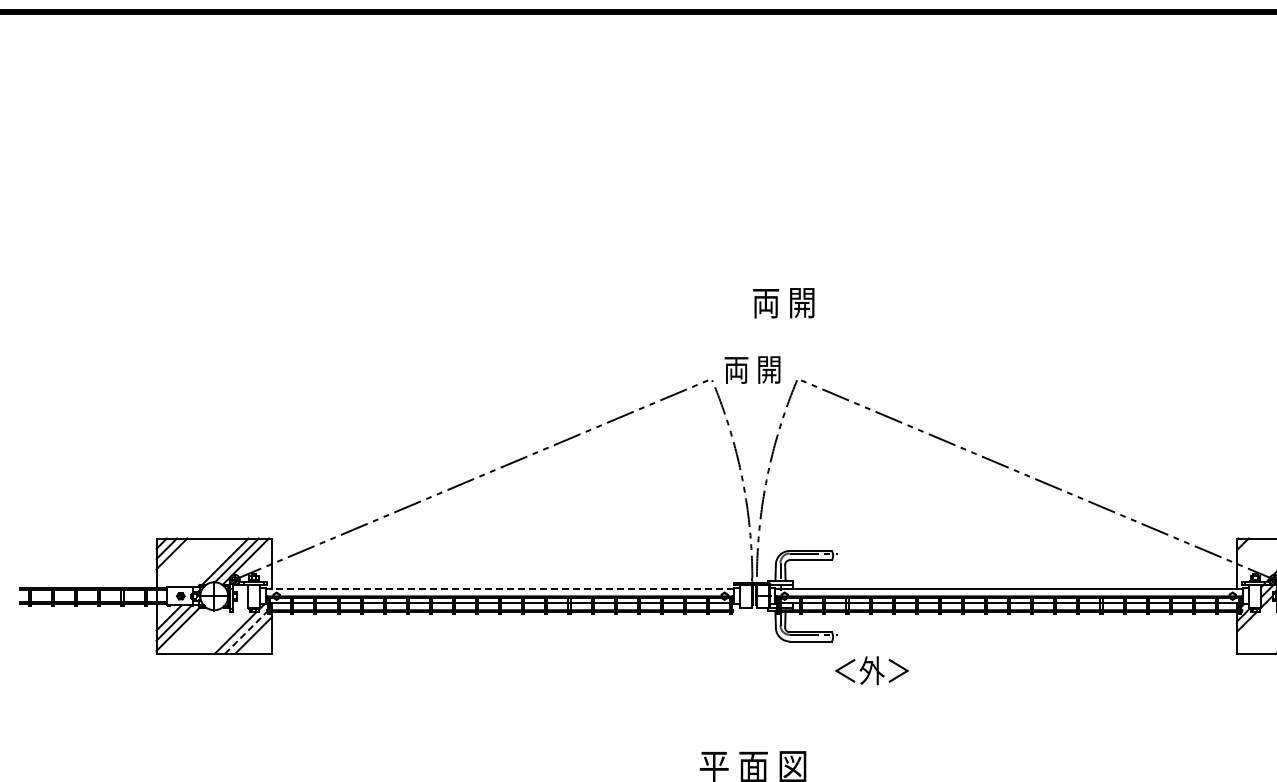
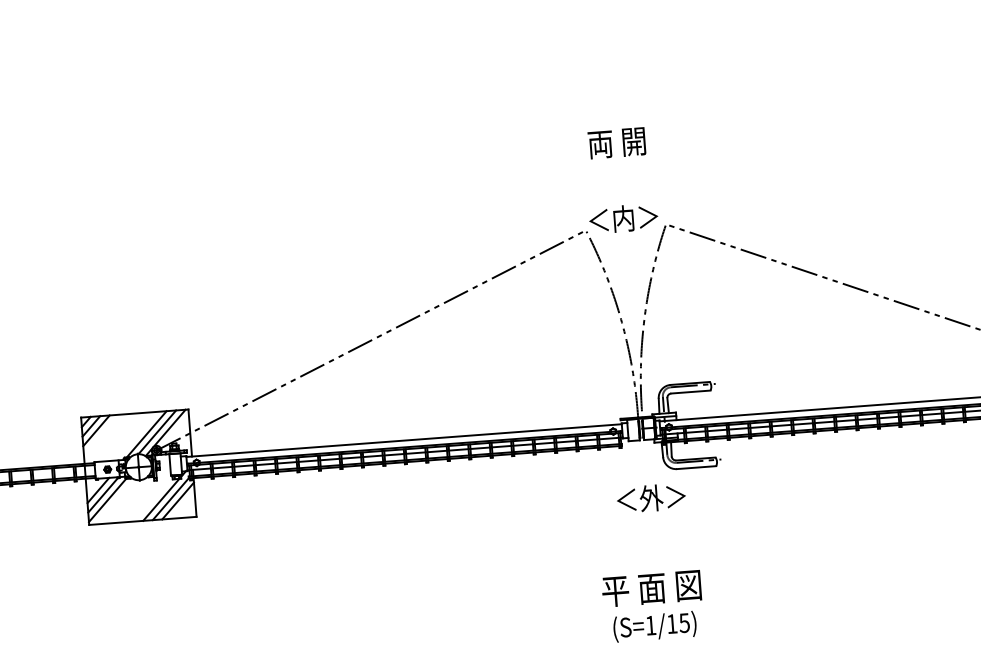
text: (783, 303) -> (616, 143), moved
text: (752, 369) -> (623, 218), 両 開 -> ＜内＞
line: (499, 589) -> (403, 441), dashed -> solid
line: (245, 632) -> (170, 498), dashed -> solid
text: (872, 670) -> (651, 498), moved

